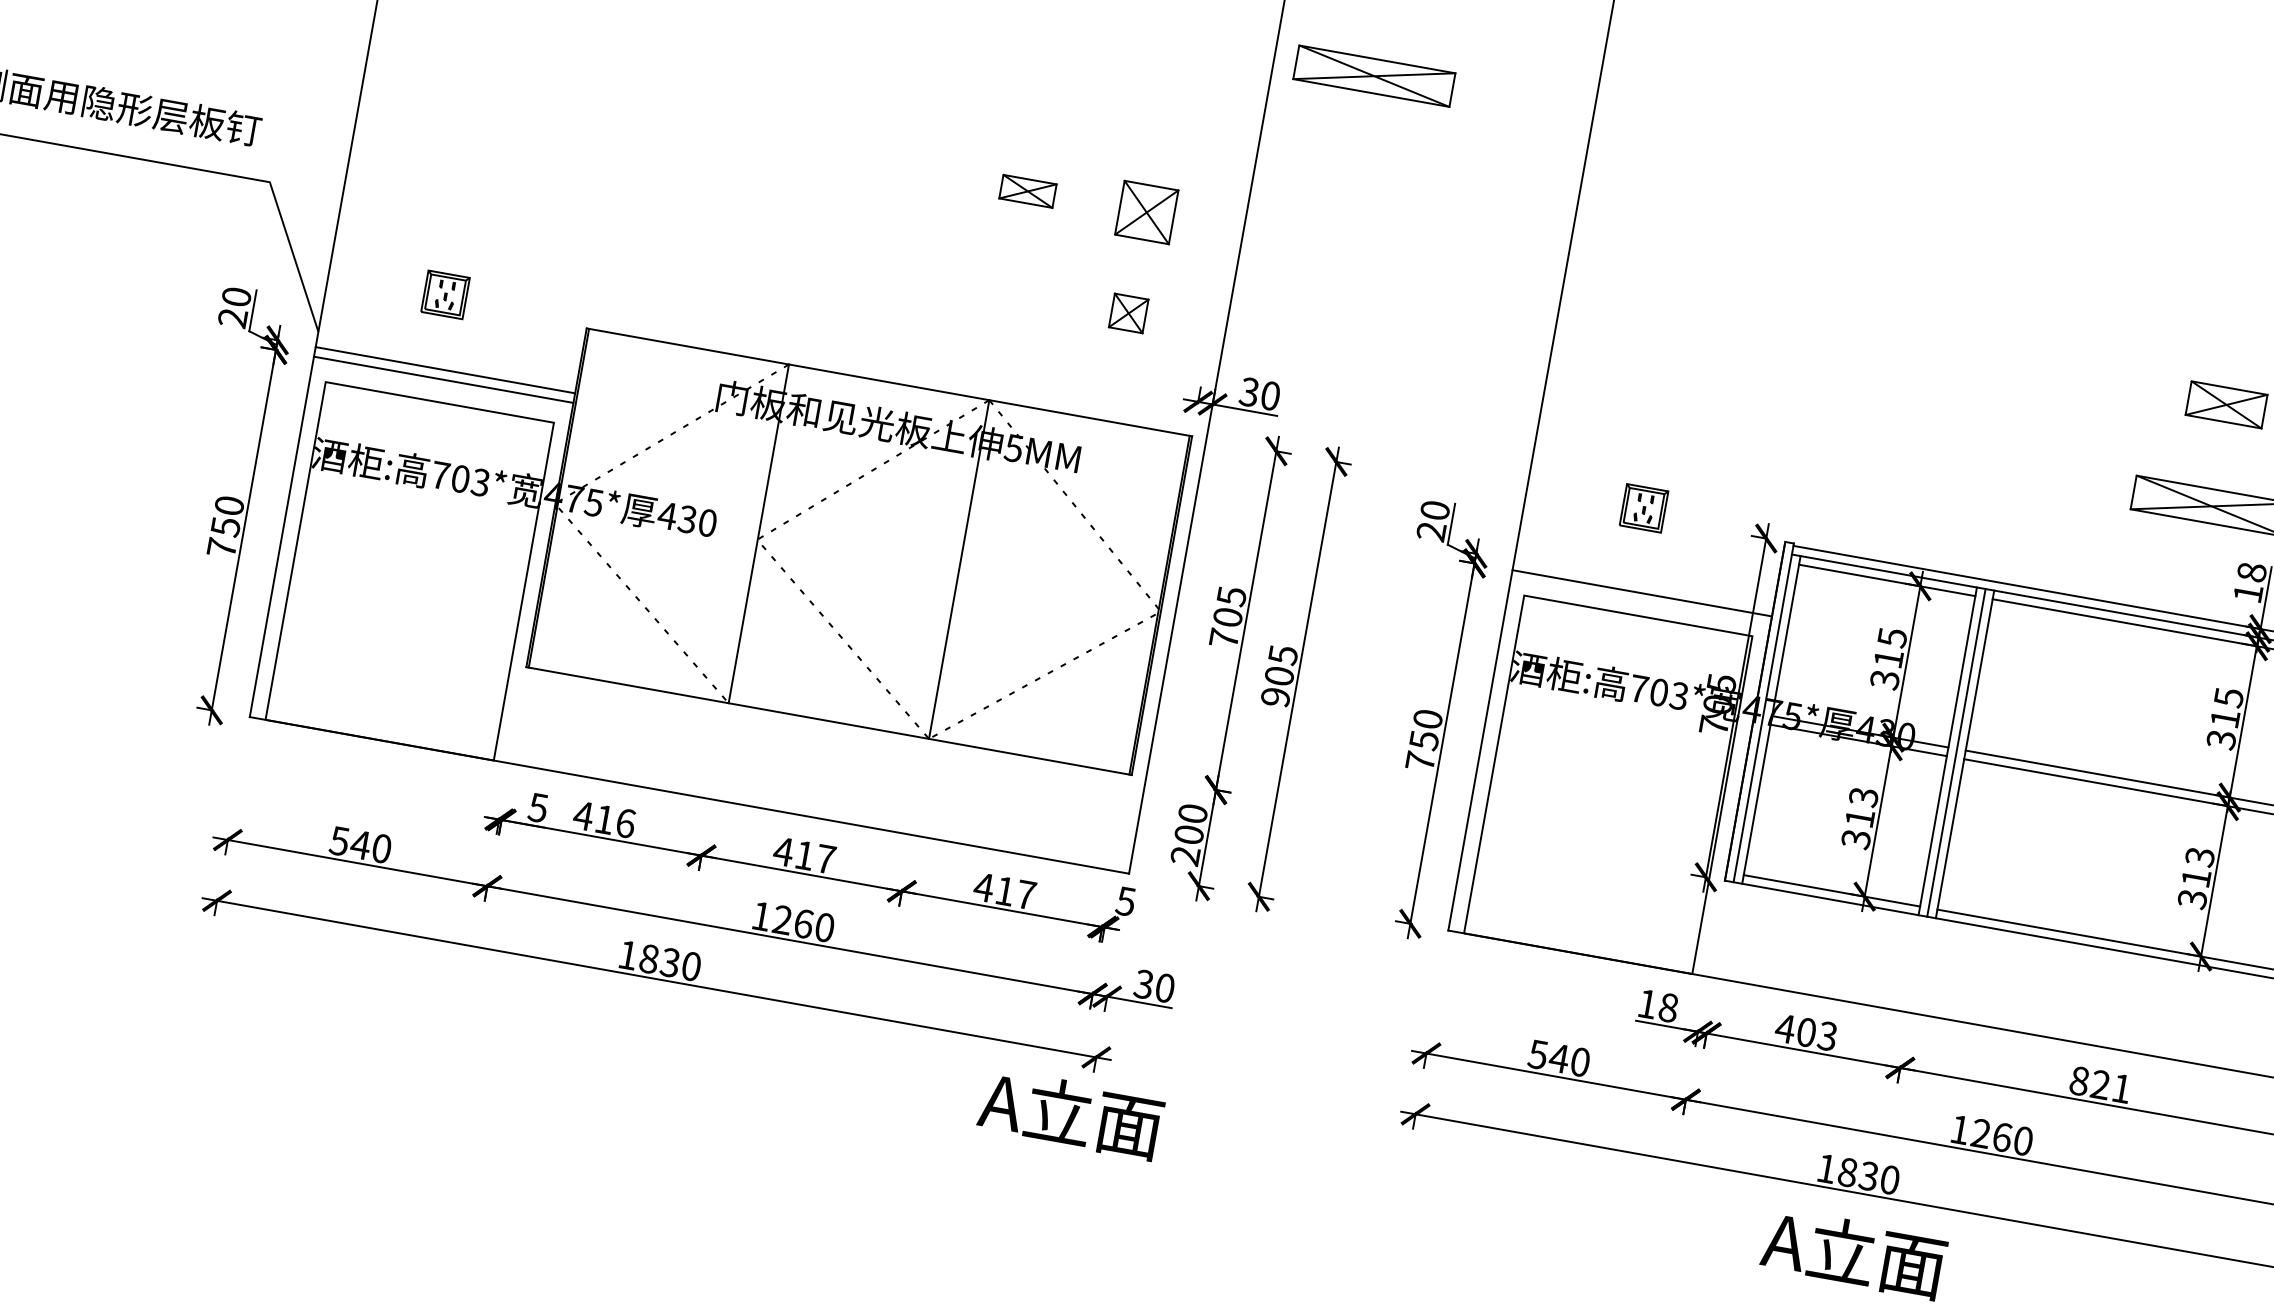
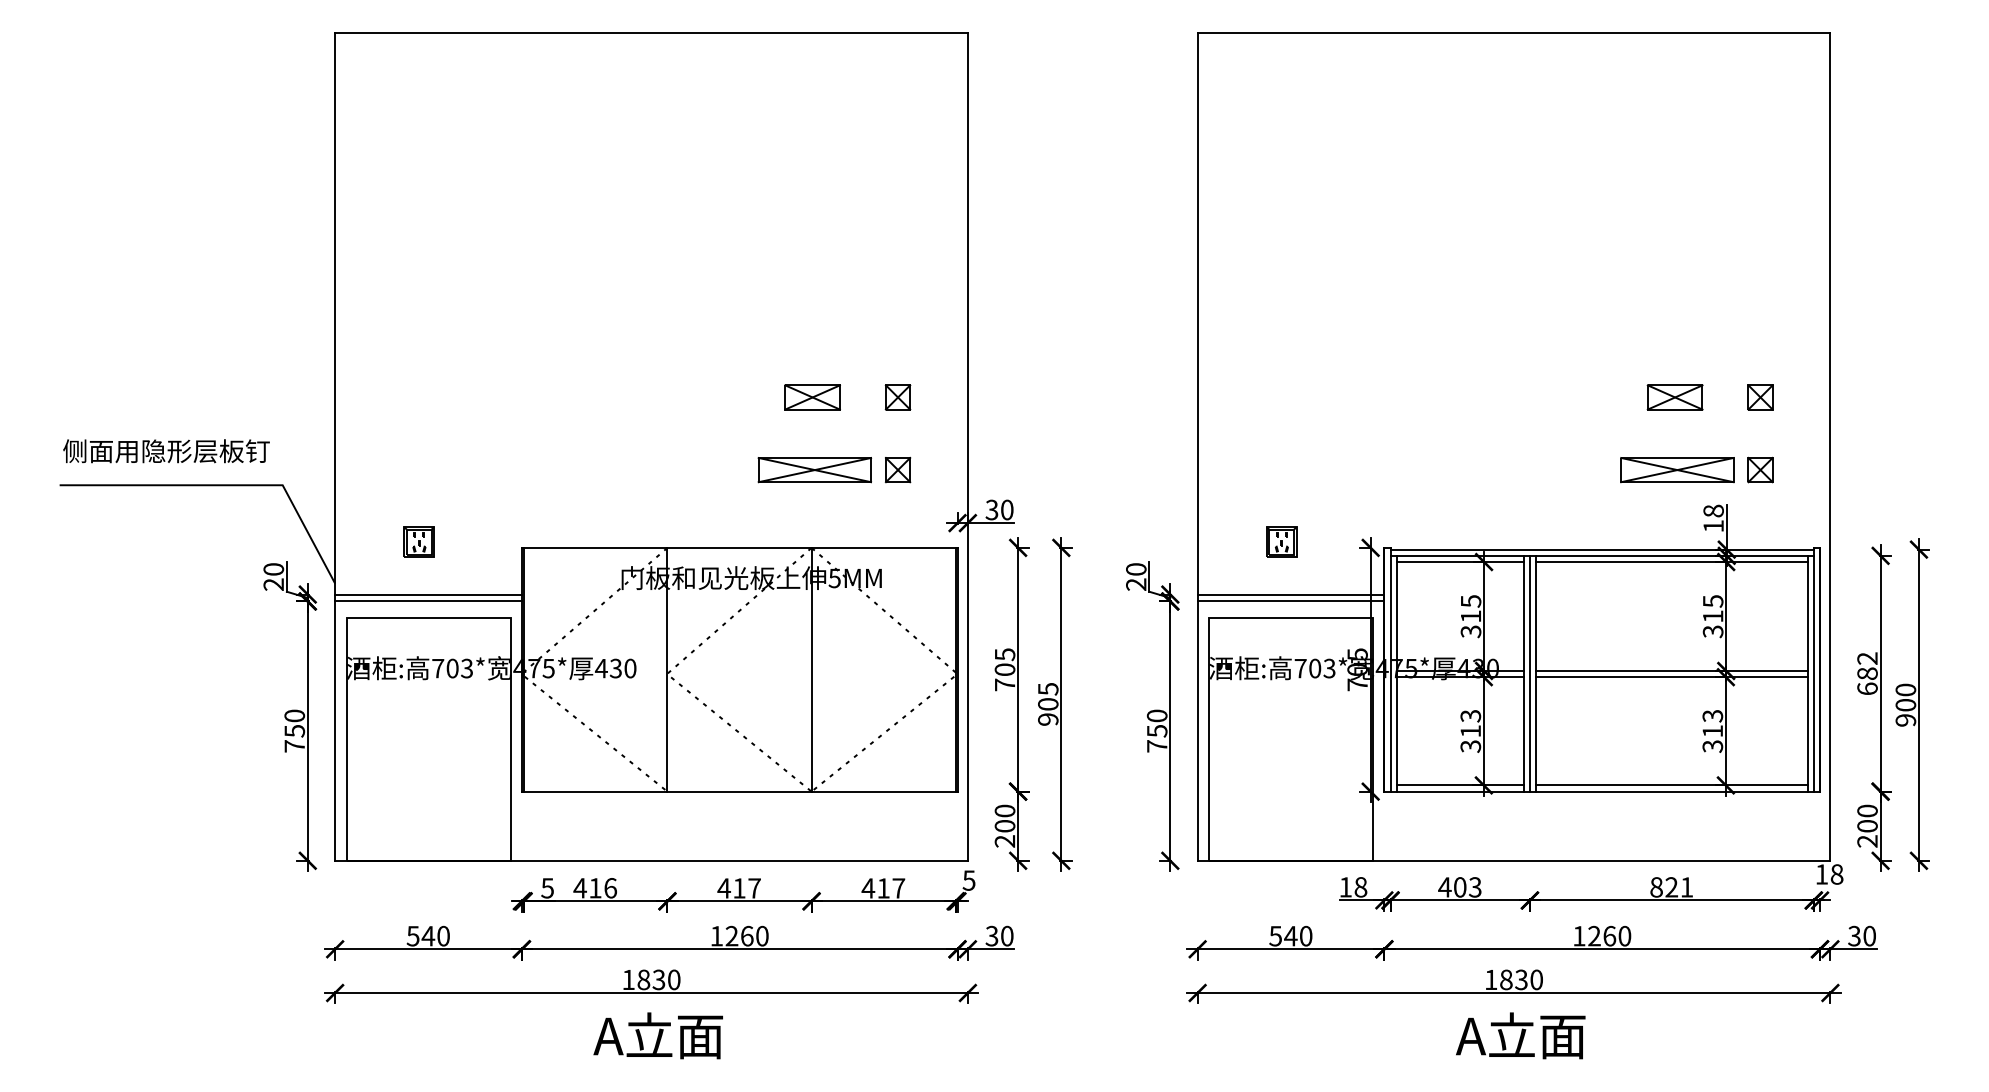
part: (1373, 76) -> (814, 470), moved
part: (1027, 191) -> (812, 397), size x1.43
part: (1145, 212) -> (897, 397), size x0.62
line: (1643, 583) -> (1290, 594), added
text: (1069, 1113) -> (657, 1035), moved

